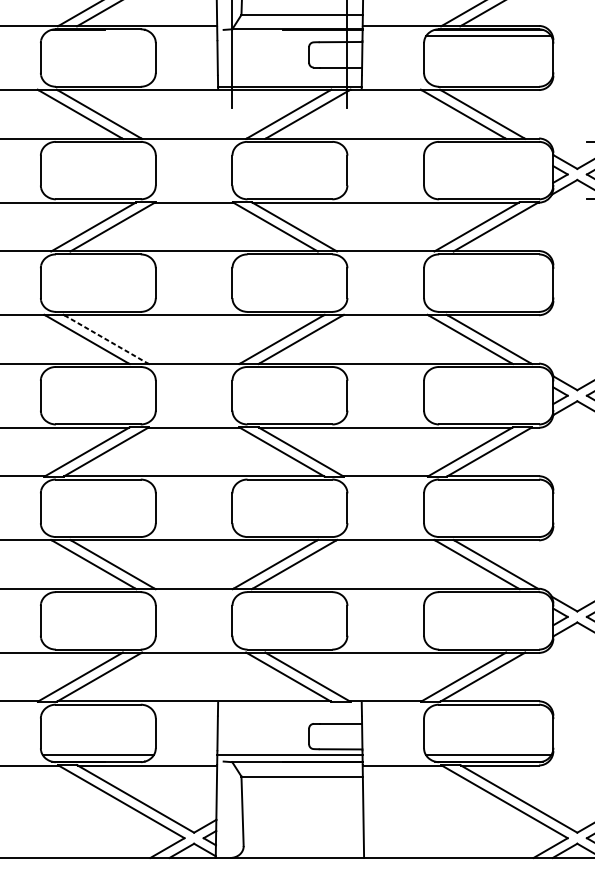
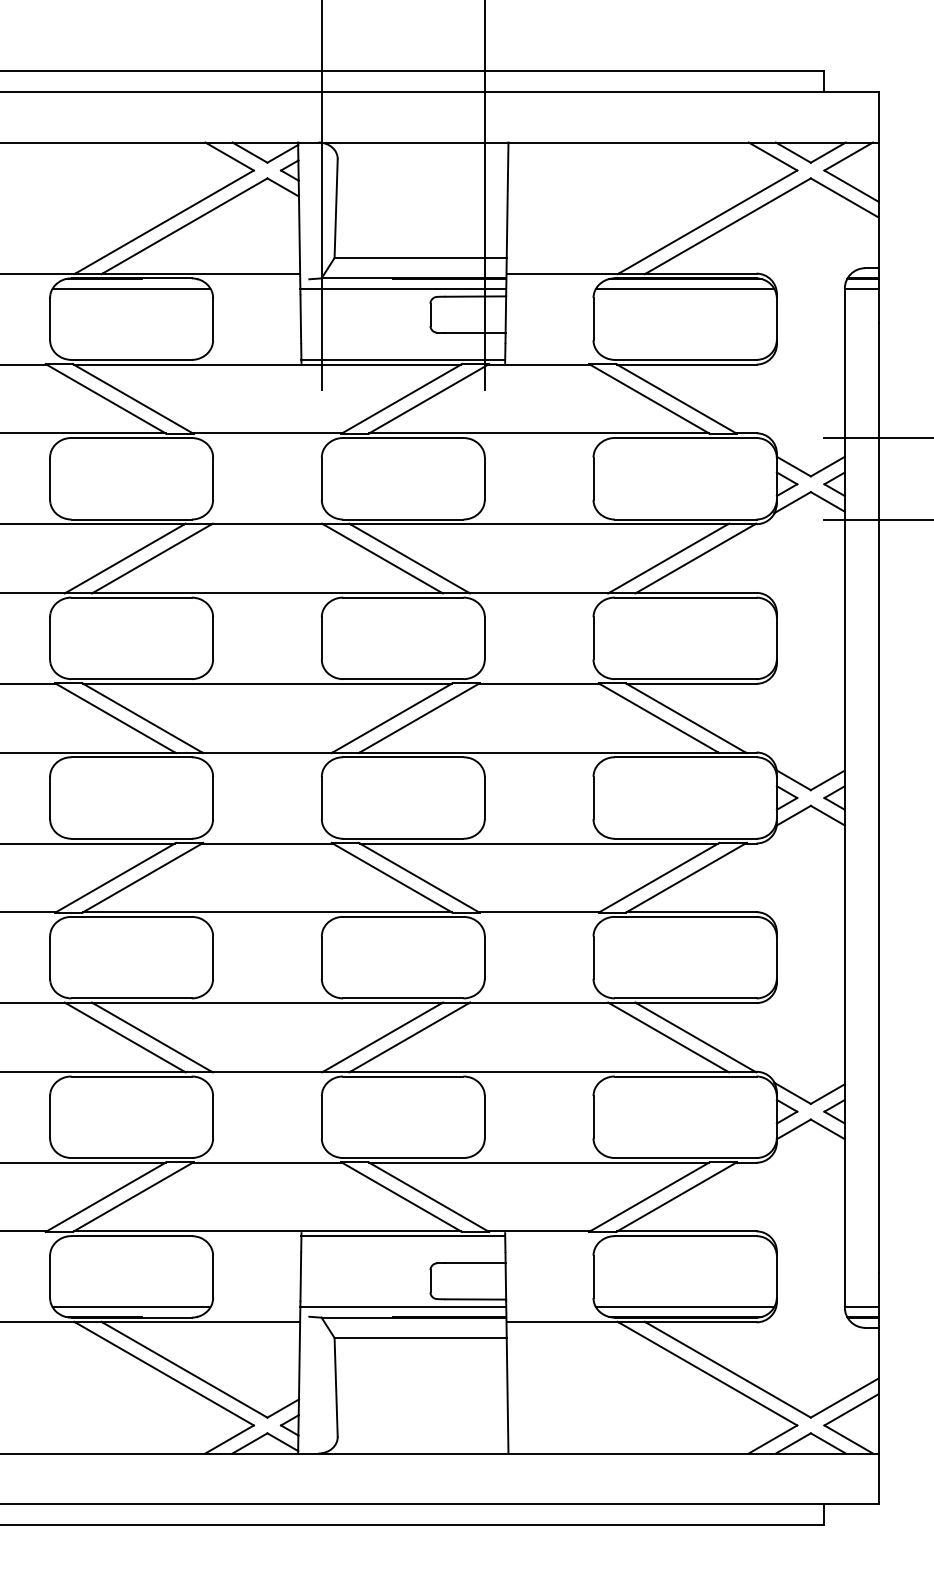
line: (98, 36) -> (131, 288), added
line: (290, 36) -> (403, 288), added
line: (106, 339) -> (142, 718), dashed -> solid
line: (290, 704) -> (403, 1236), added

